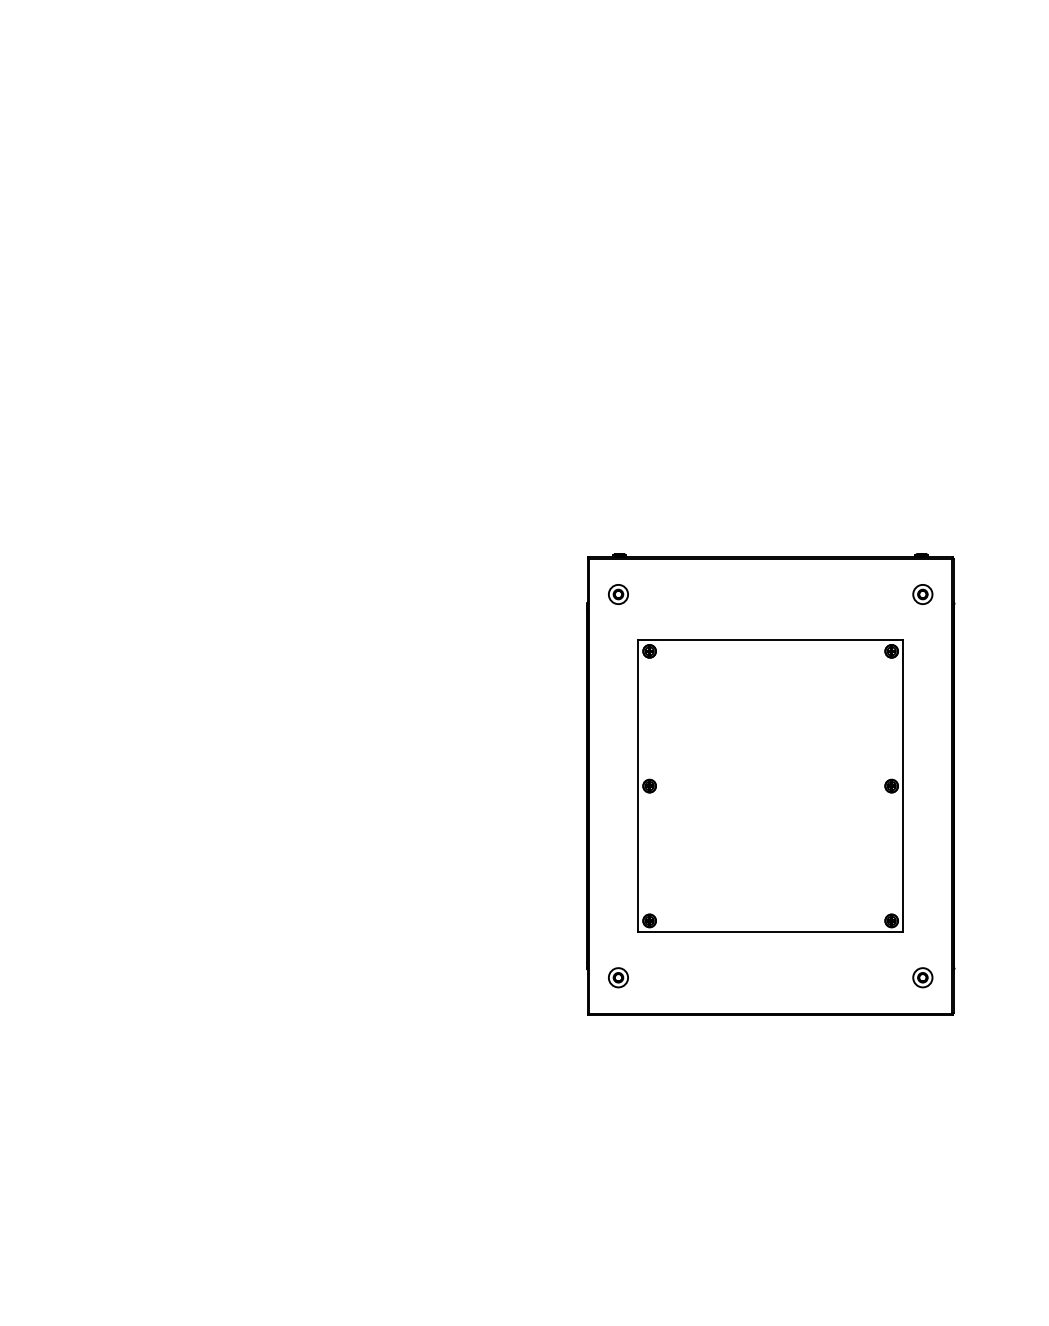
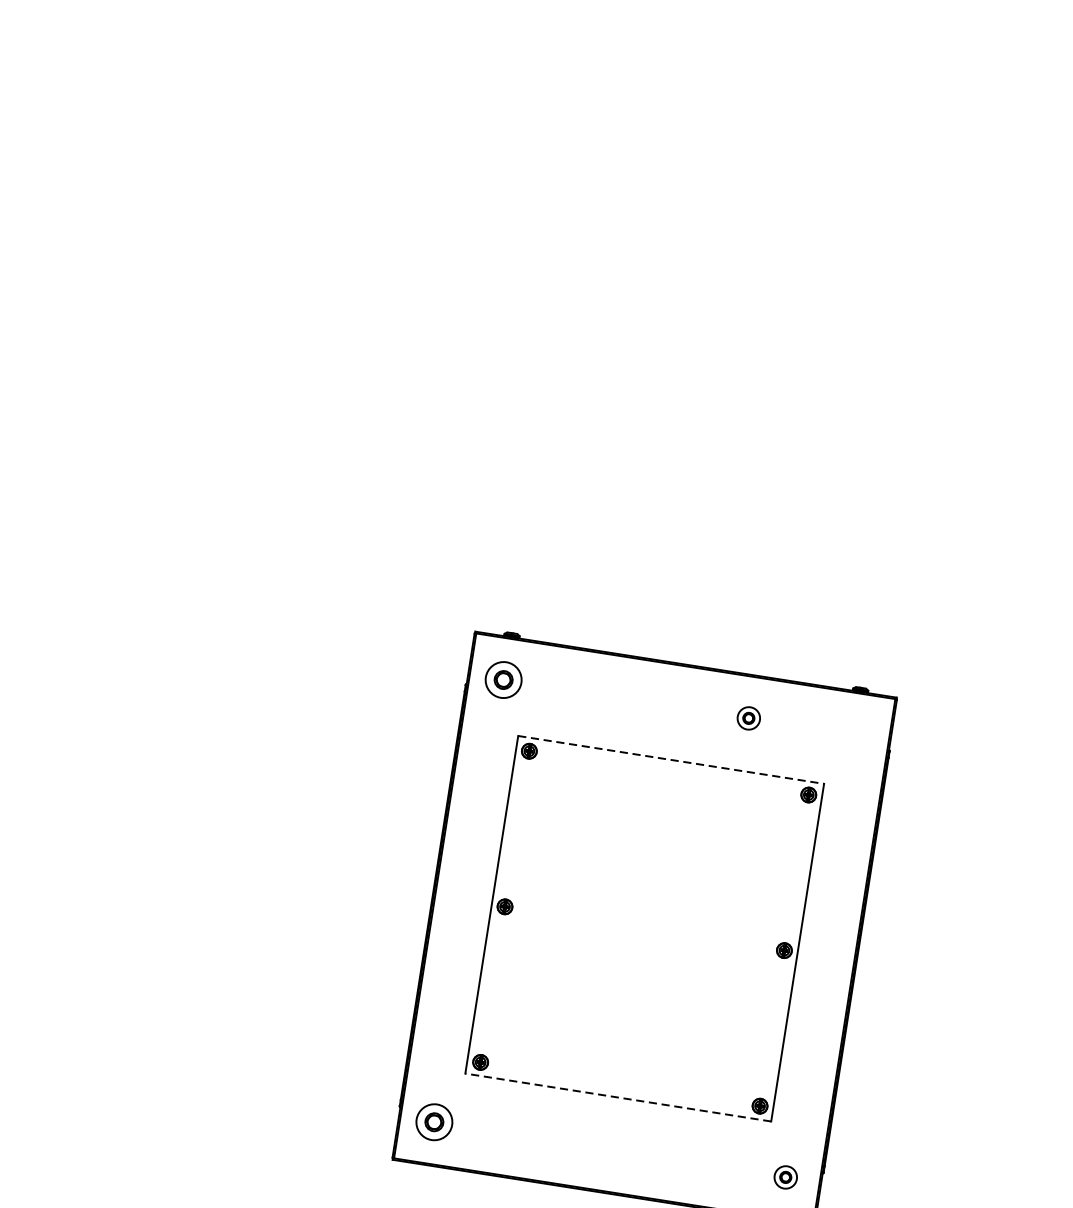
part: (618, 594) -> (503, 680), size x1.6
part: (922, 594) -> (748, 718), moved
line: (771, 639) -> (672, 759), solid -> dashed
line: (770, 932) -> (618, 1097), solid -> dashed
part: (618, 977) -> (434, 1122), size x1.6

